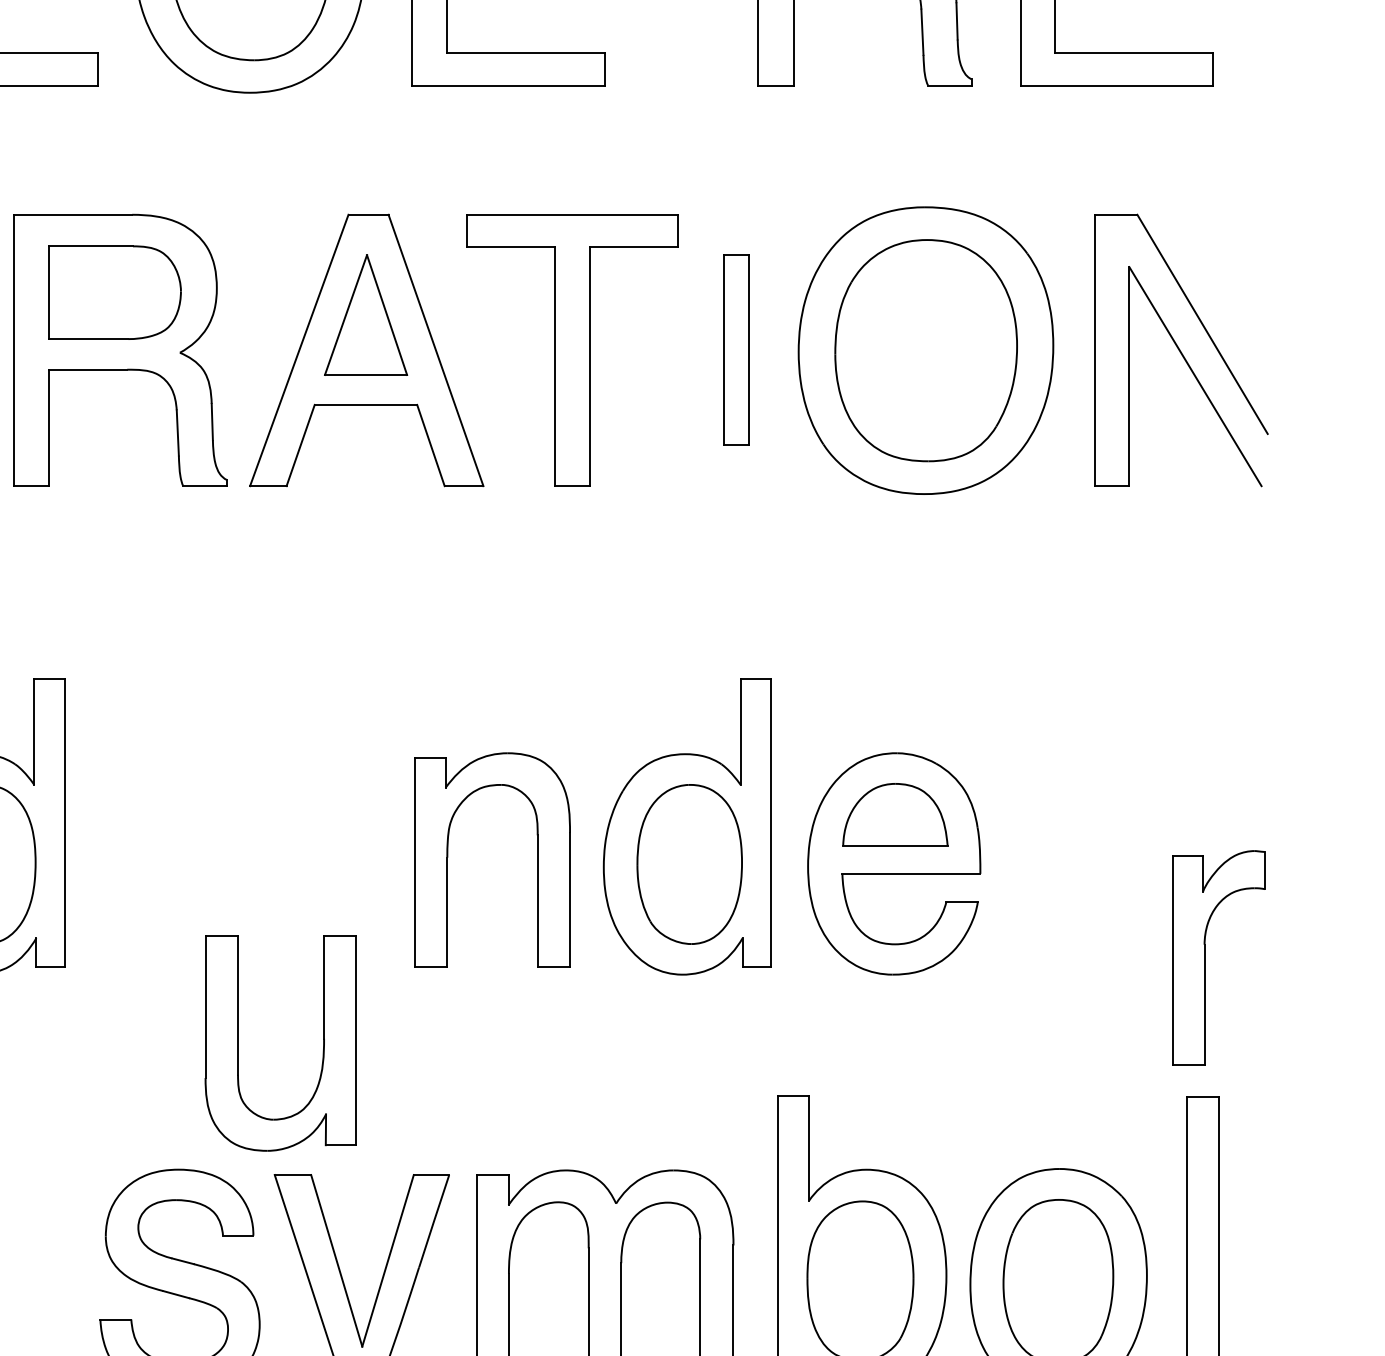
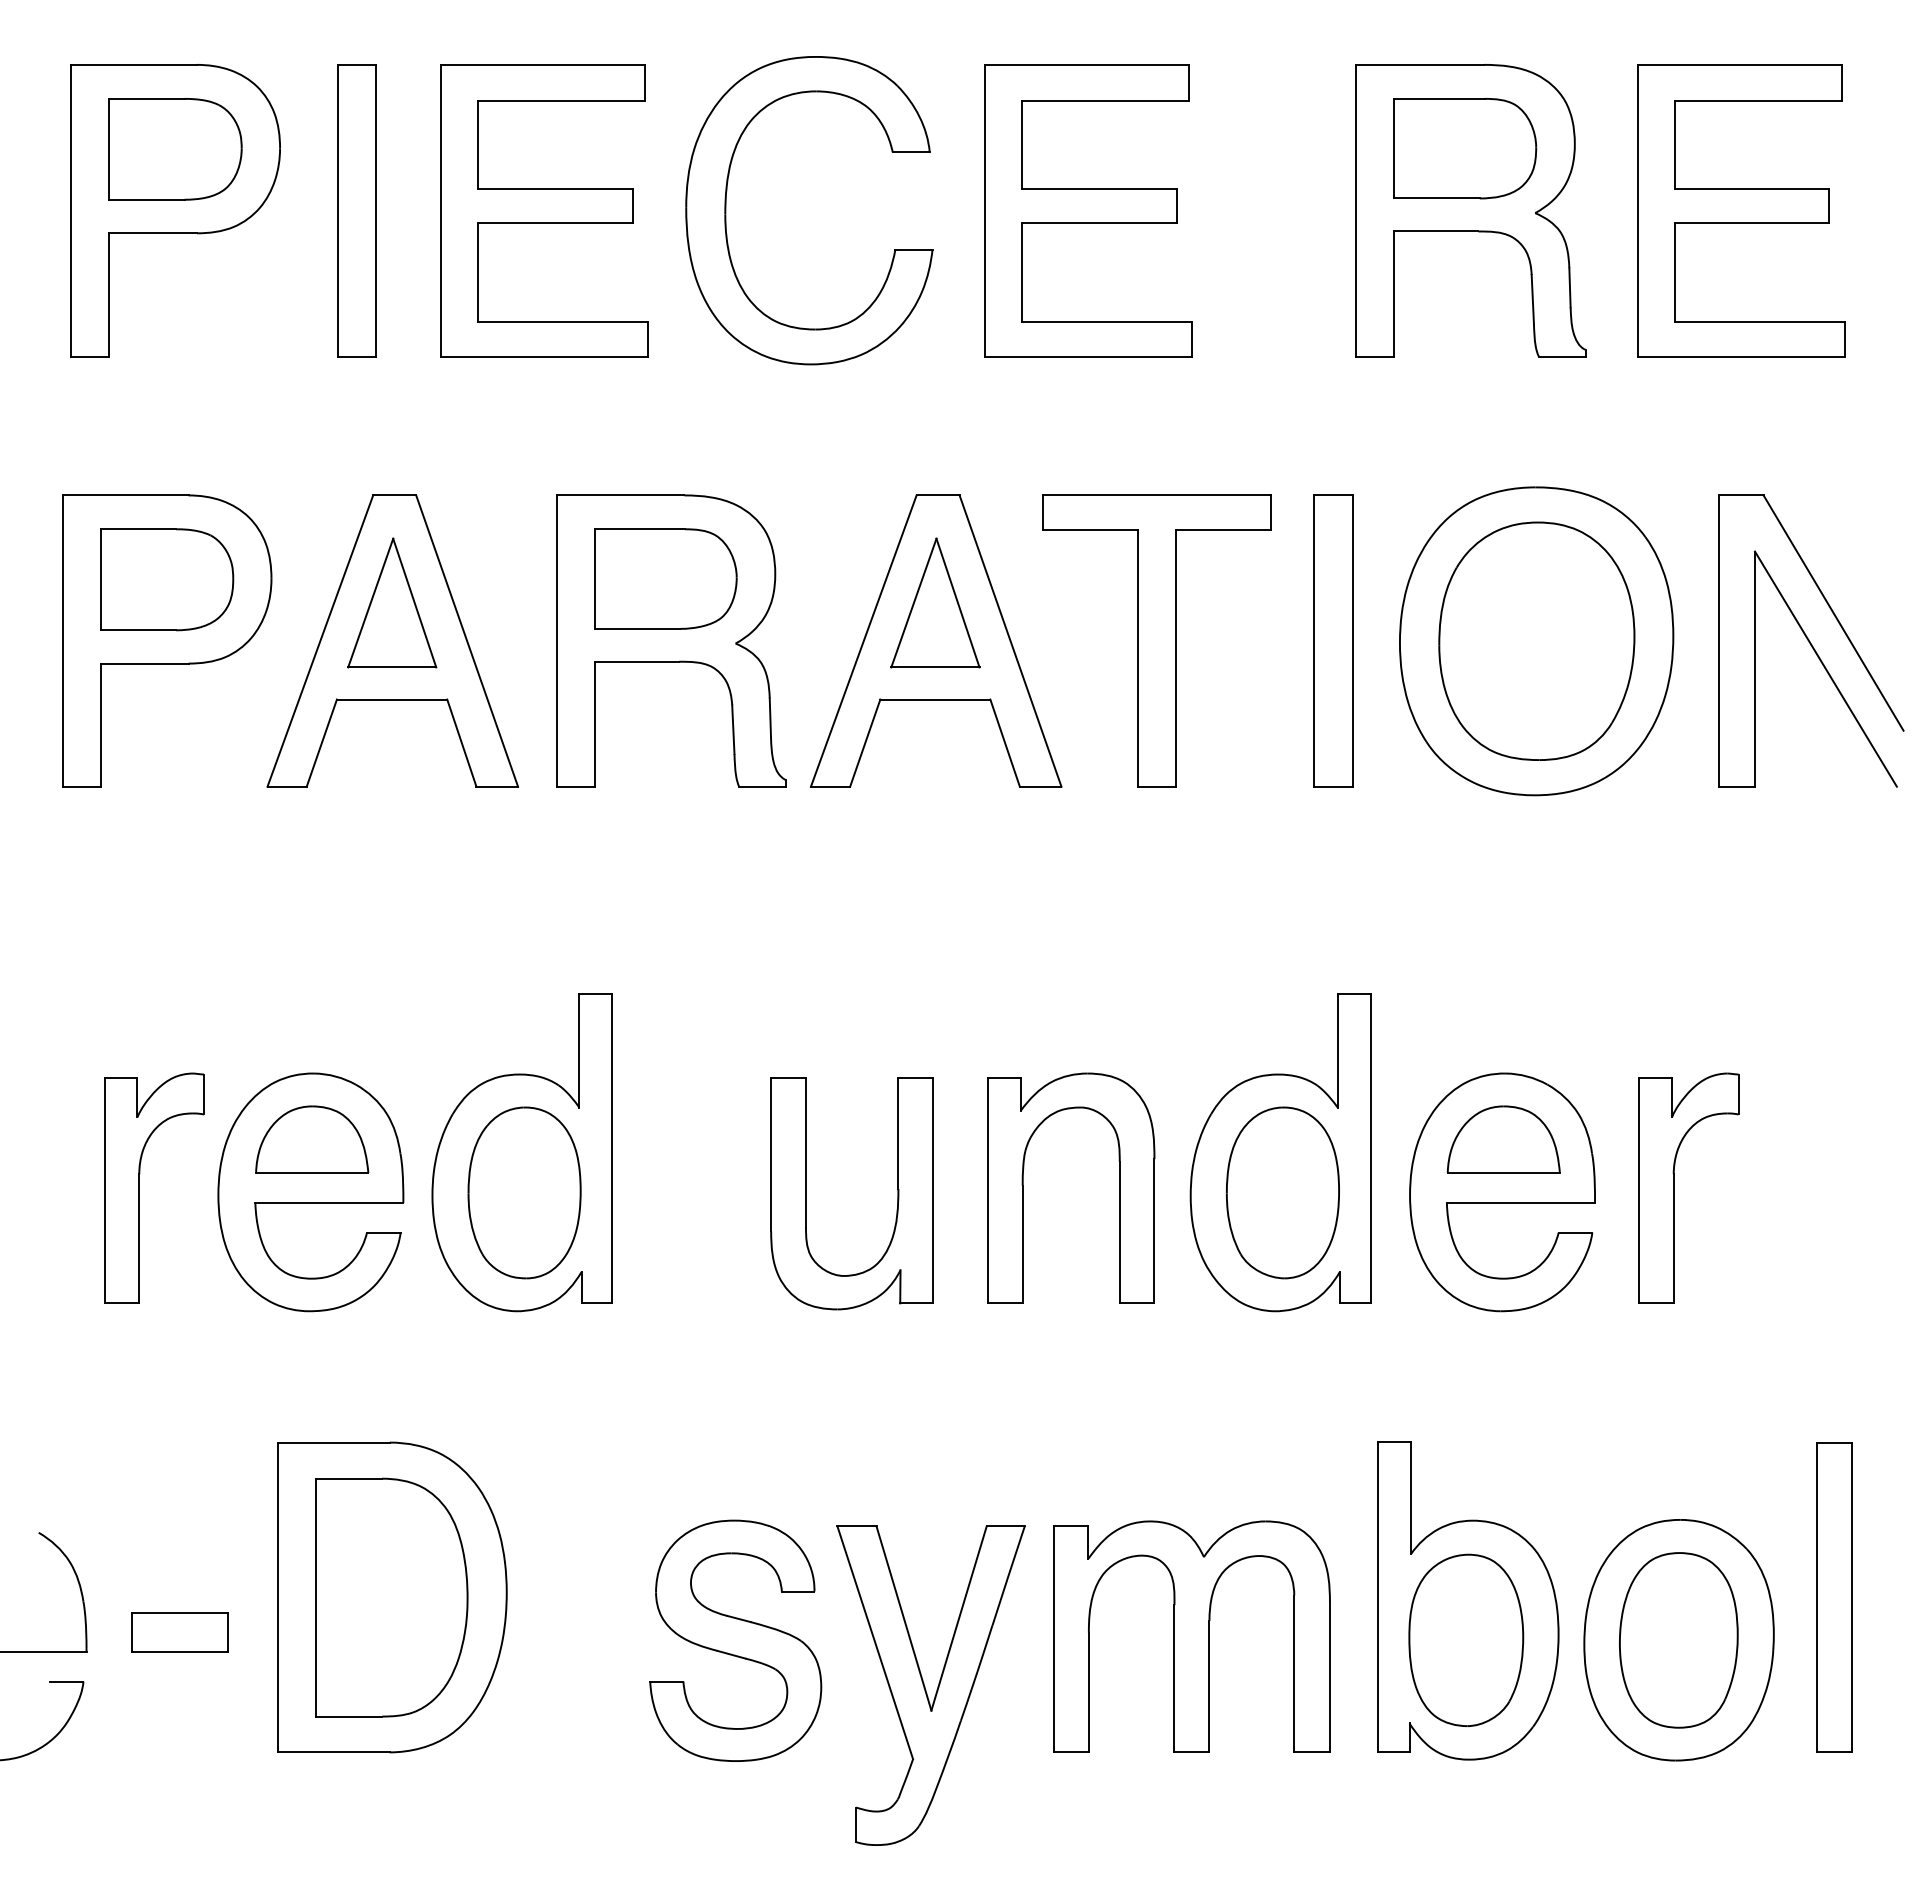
part: (736, 349) -> (1333, 640), size x1.43
part: (1205, 957) -> (1674, 1187), moved
part: (238, 1042) -> (806, 1193), moved

